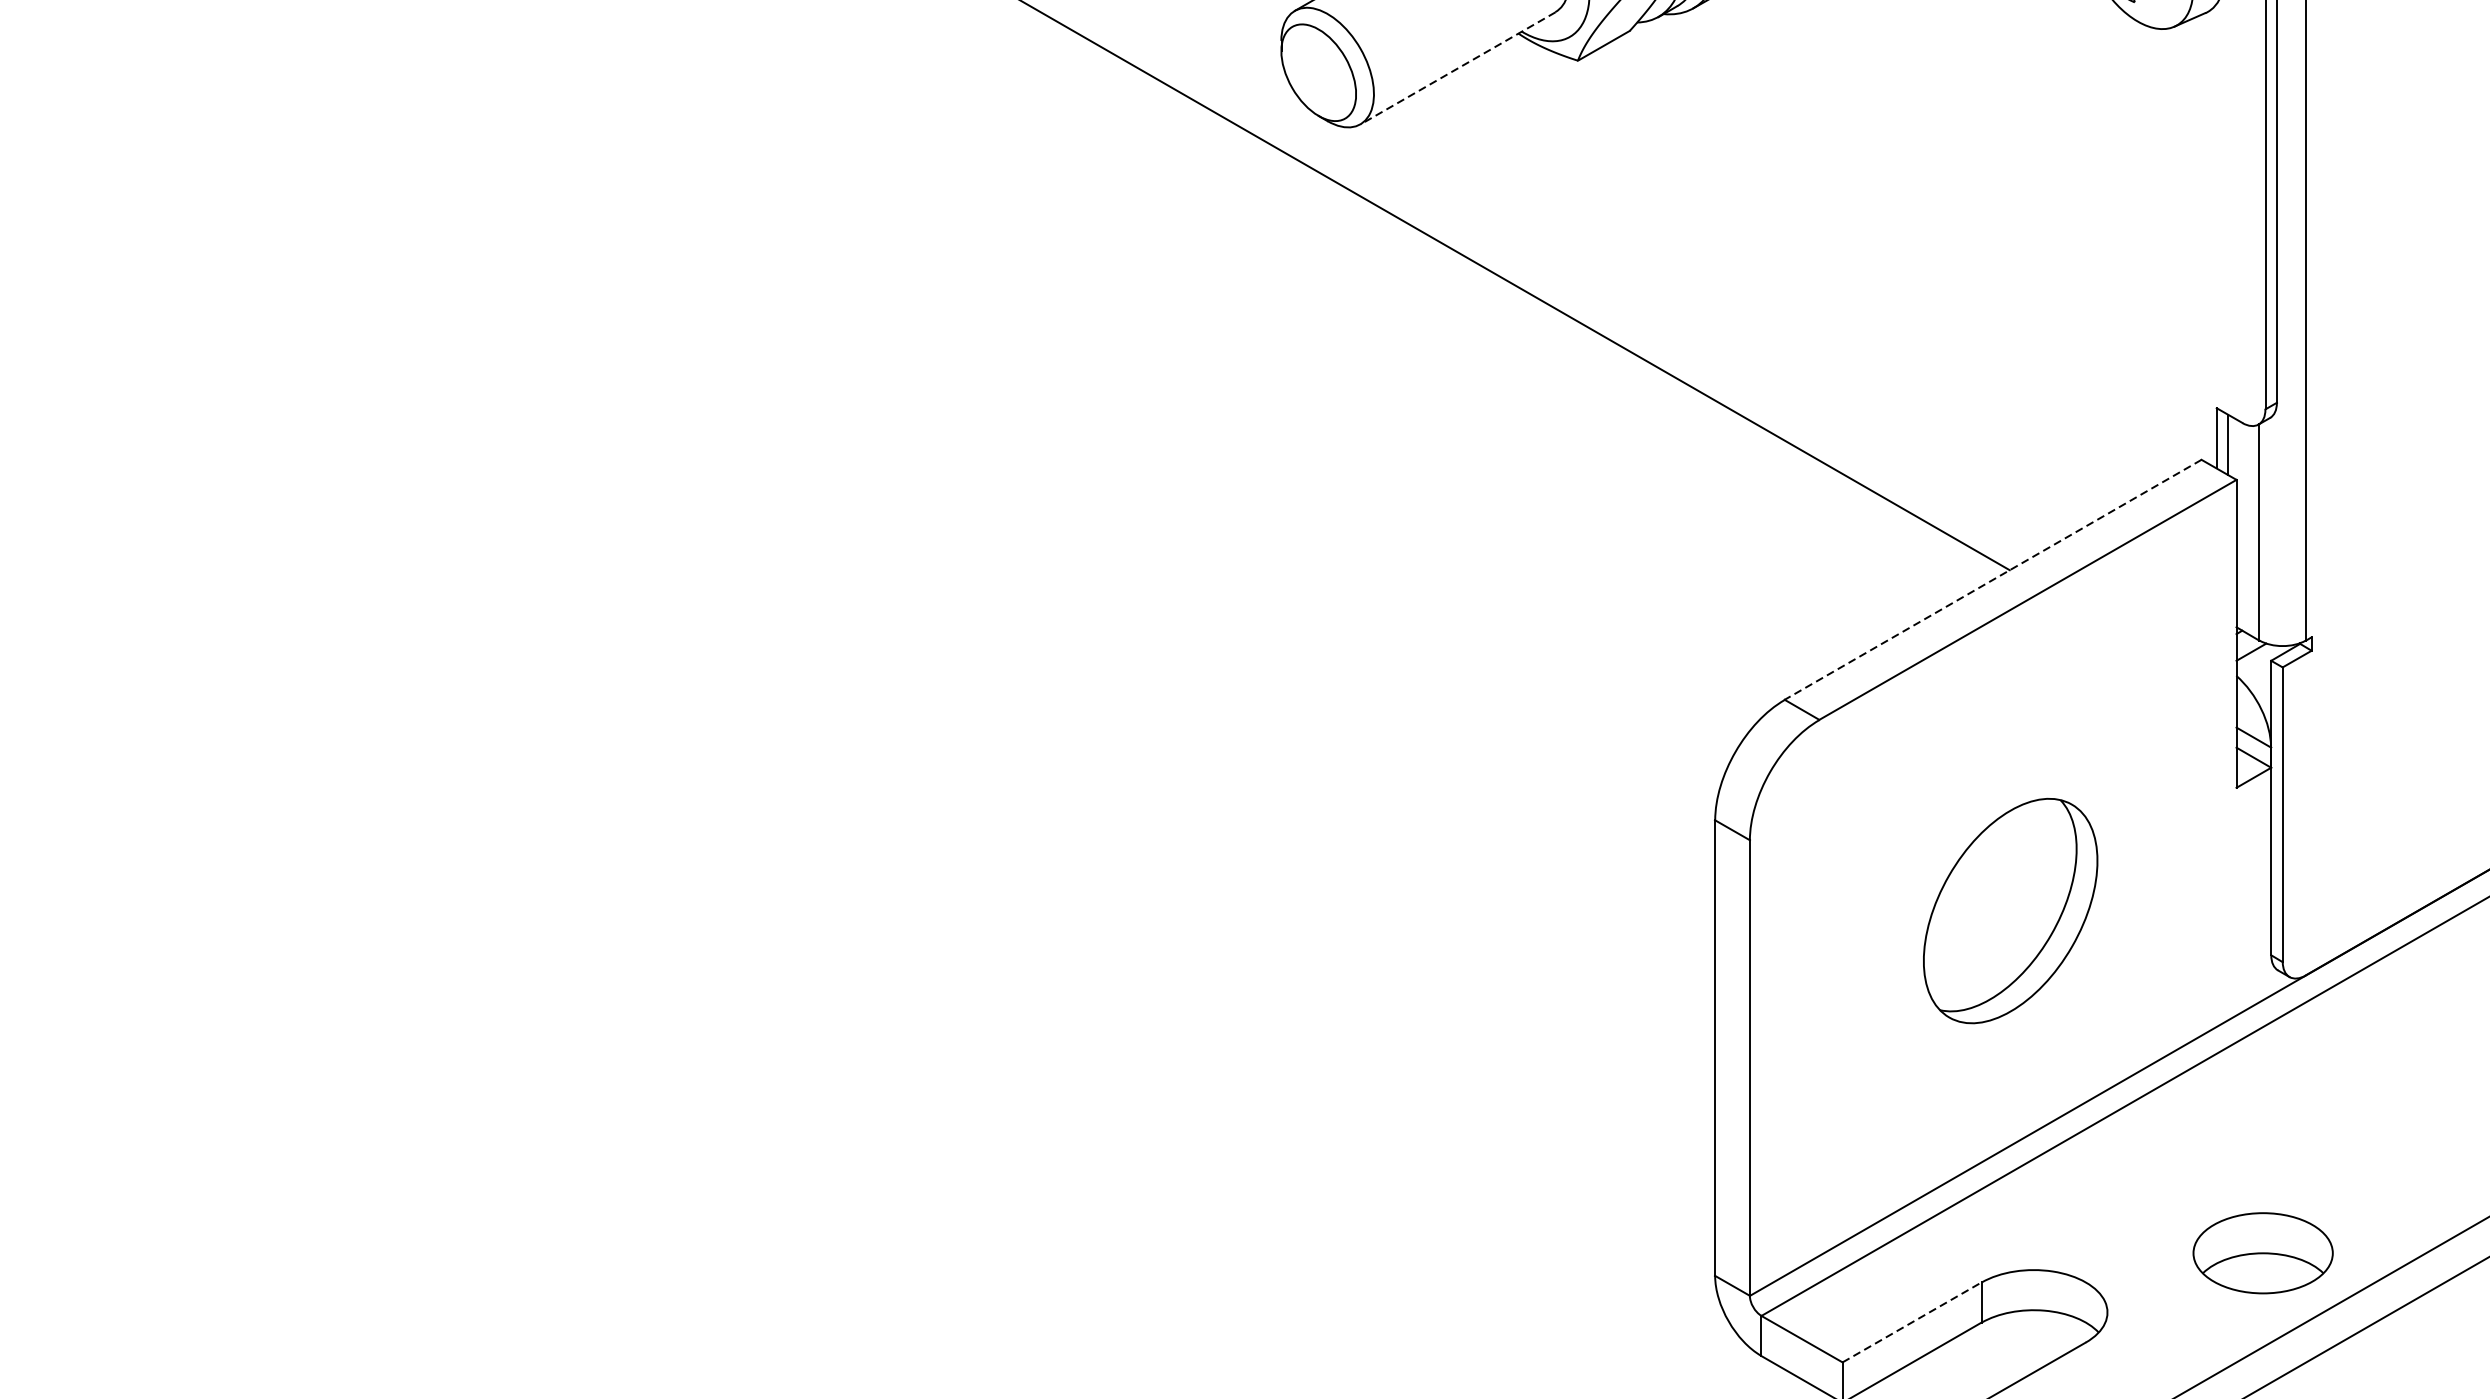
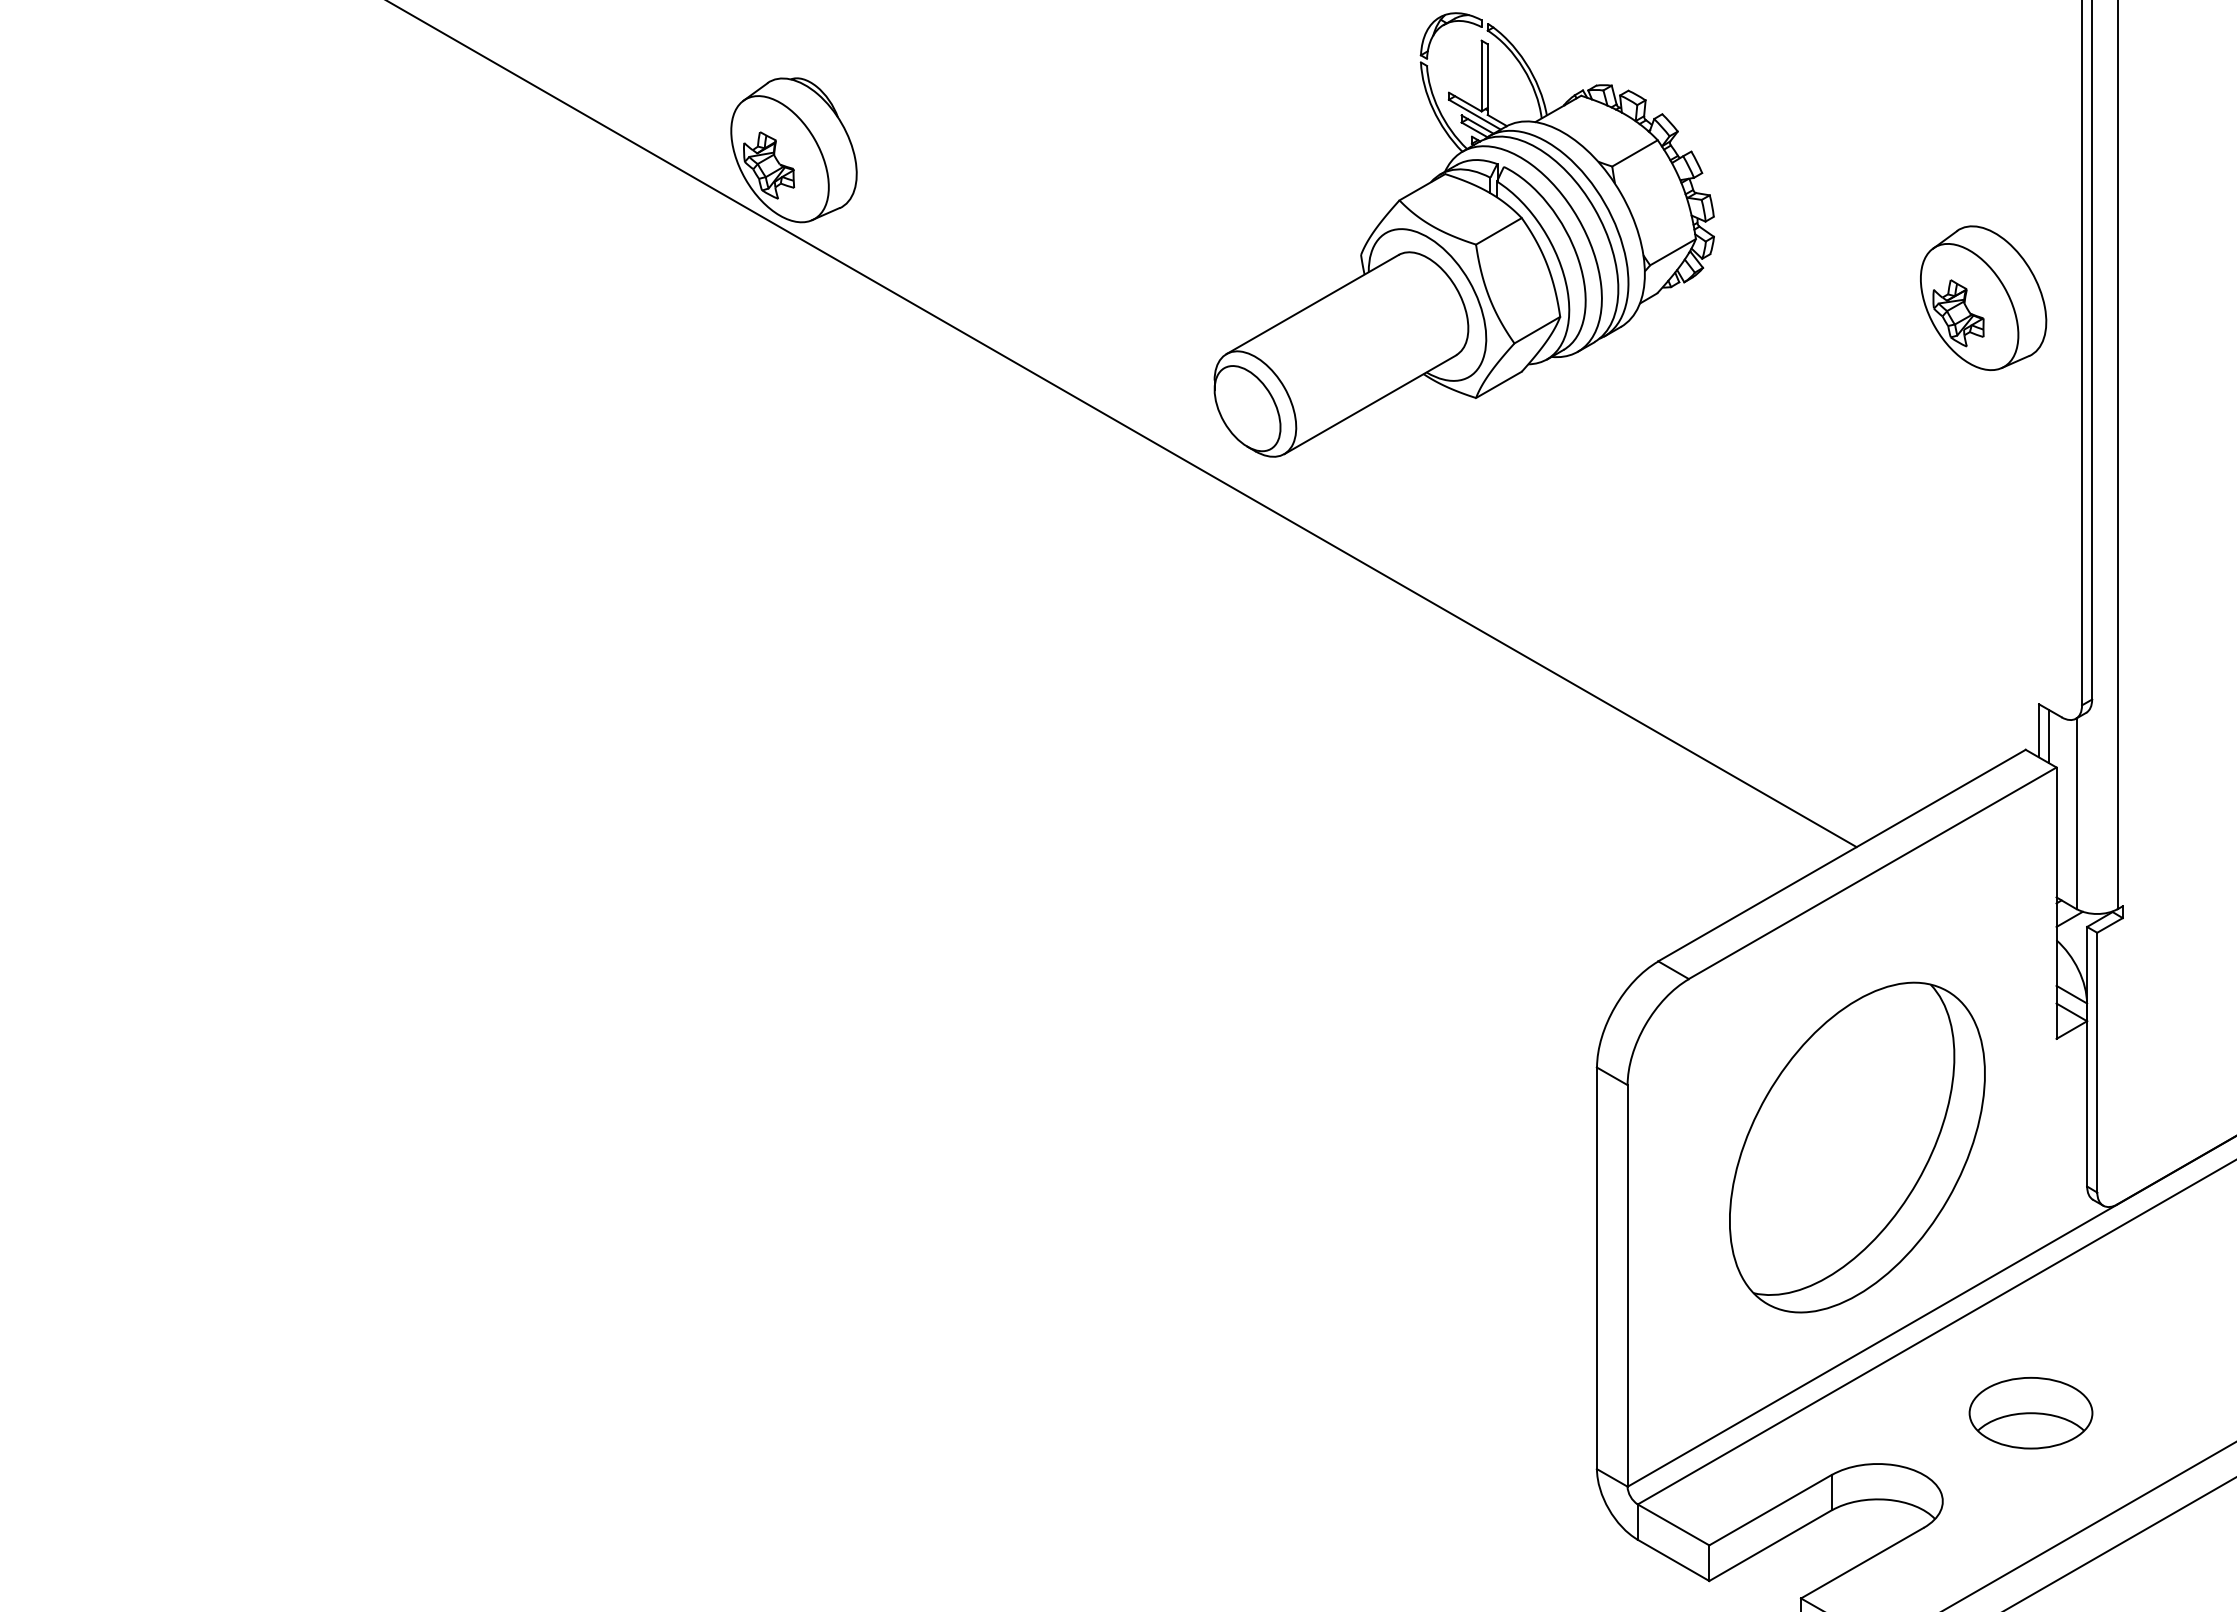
line: (1457, 68) -> (1369, 404), dashed -> solid
line: (1993, 579) -> (1842, 855), dashed -> solid
part: (2010, 911) -> (1857, 1147), size x1.67
part: (2262, 1253) -> (2030, 1413), moved
line: (1912, 1322) -> (1770, 1510), dashed -> solid

